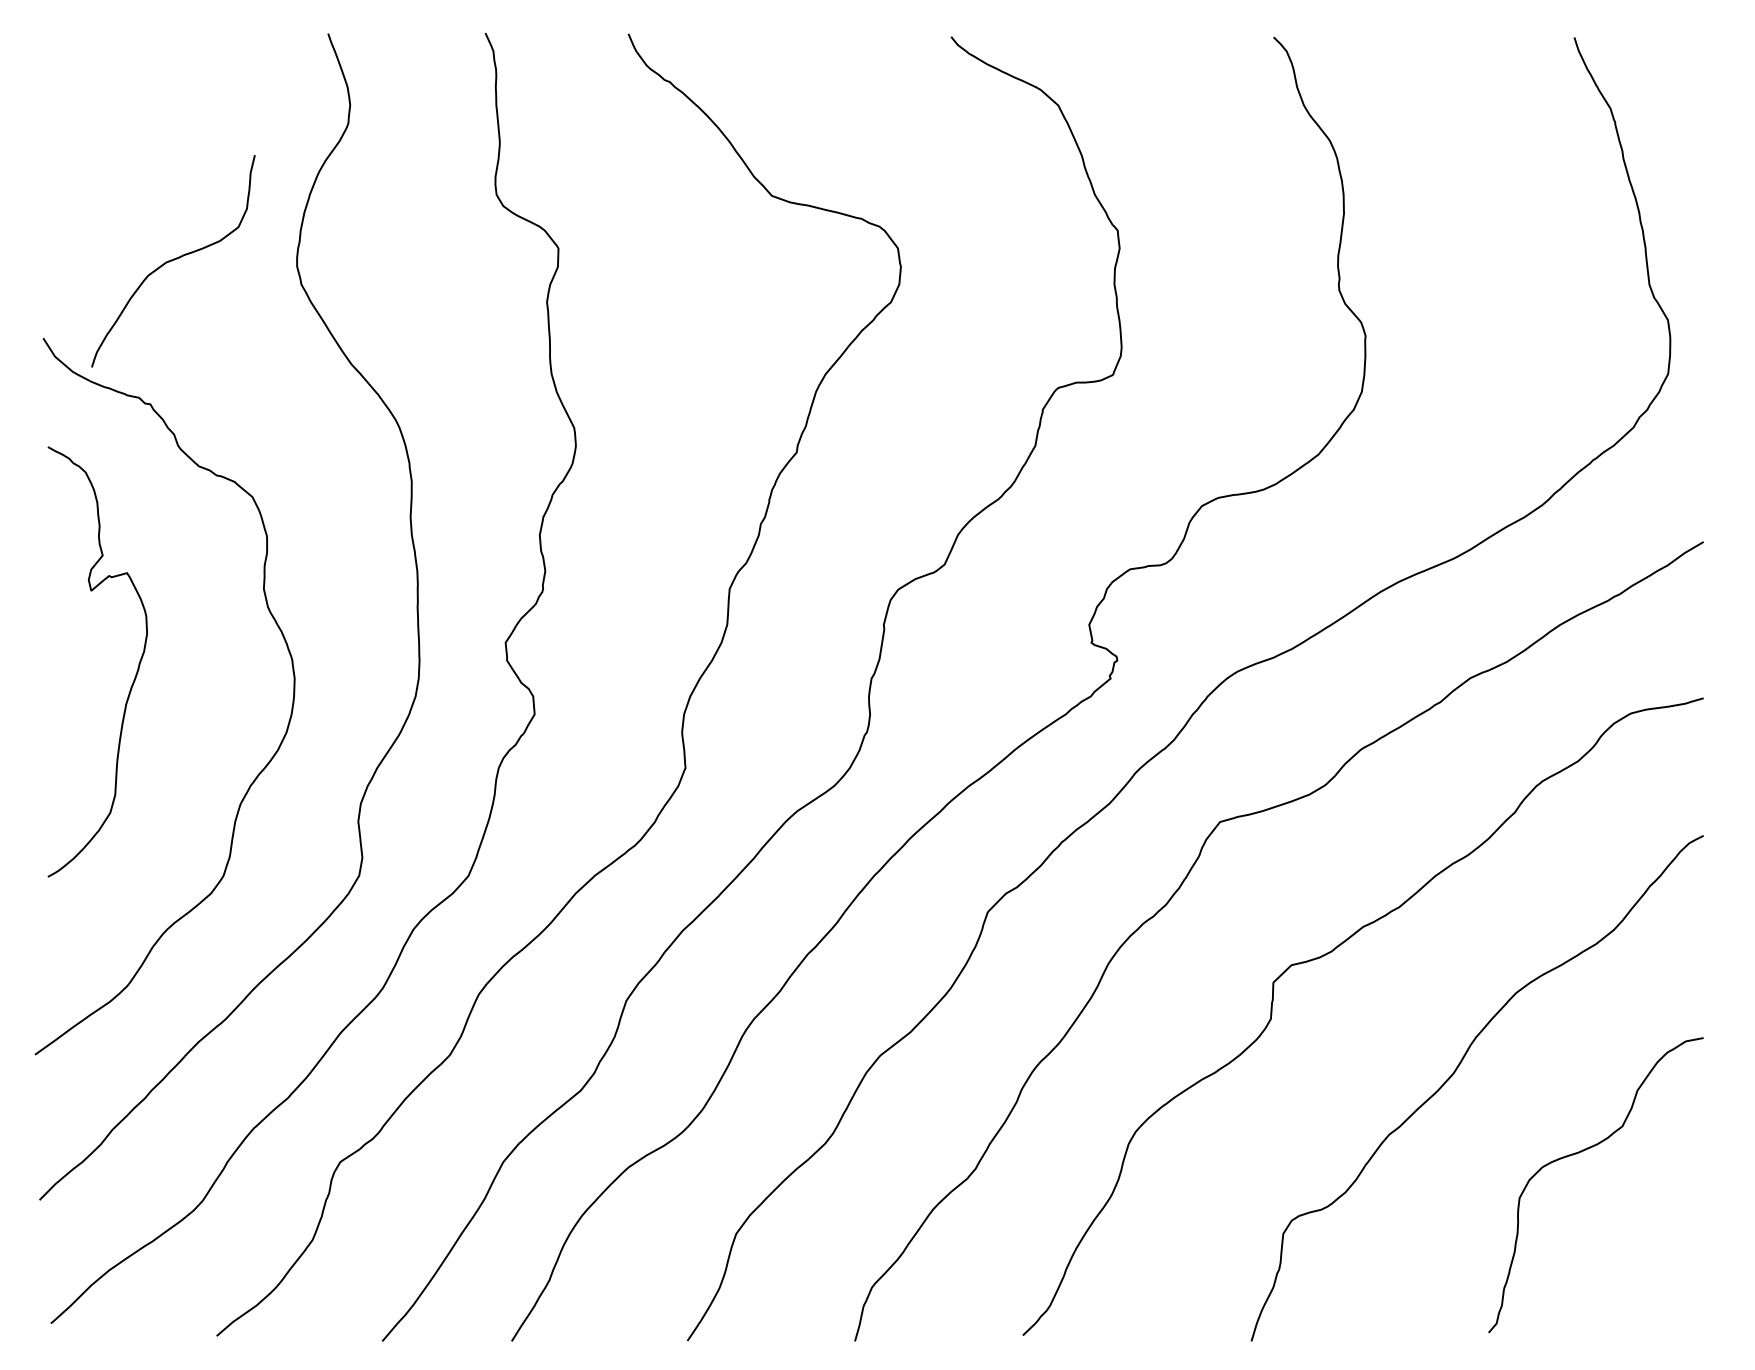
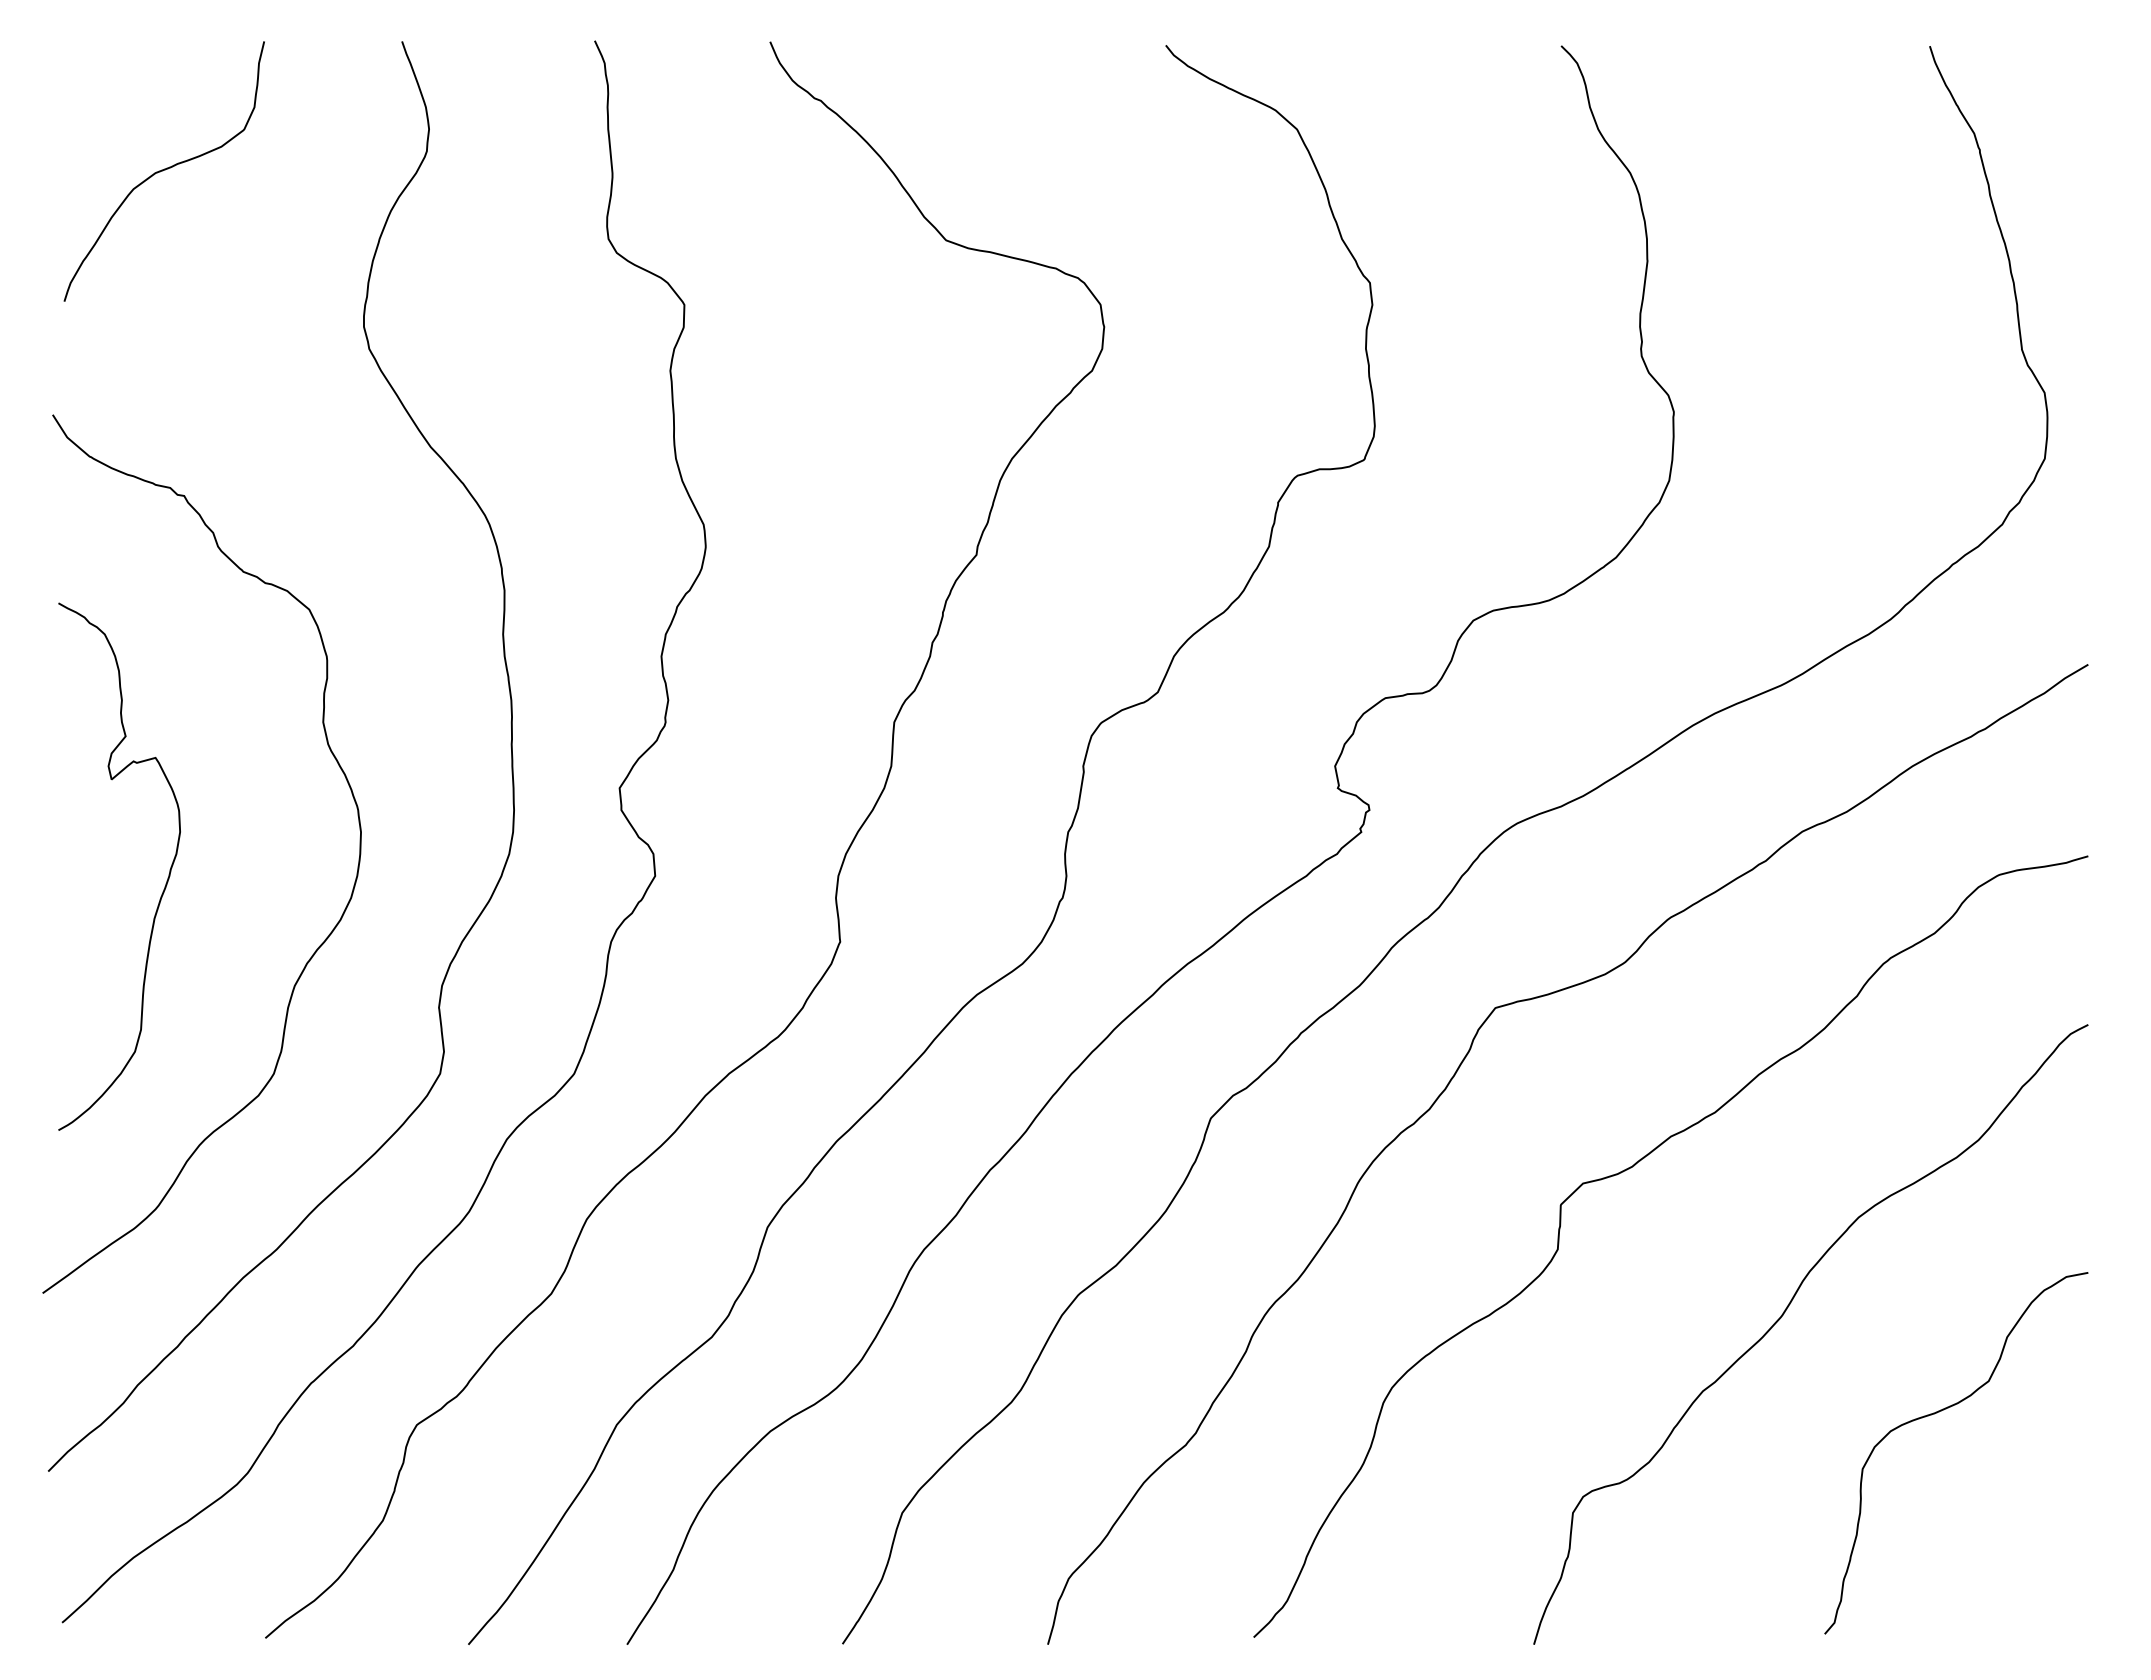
curve: (172, 260) -> (163, 170), moved
curve: (136, 673) -> (166, 880), moved

